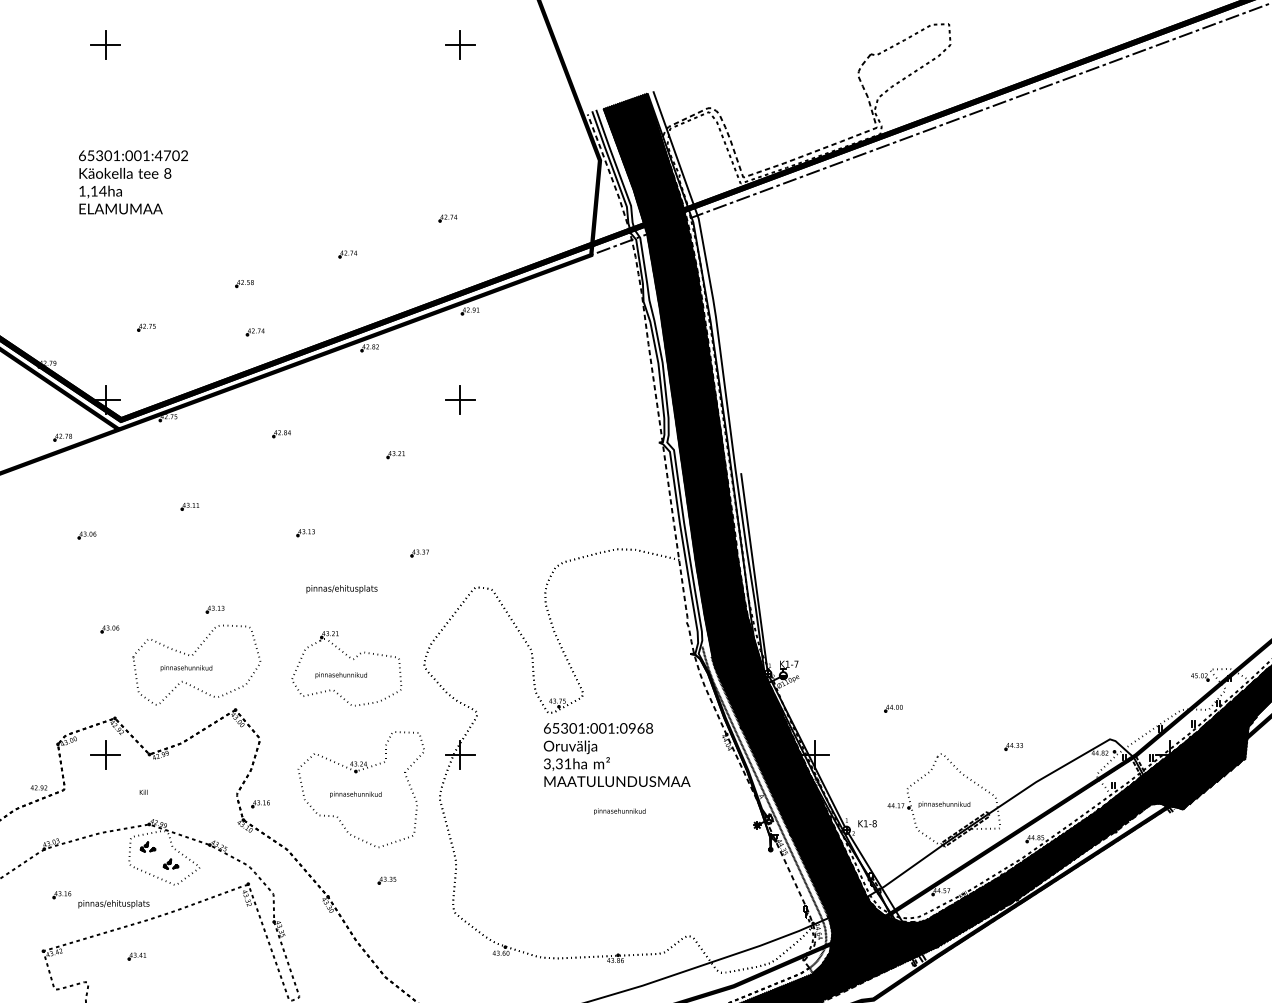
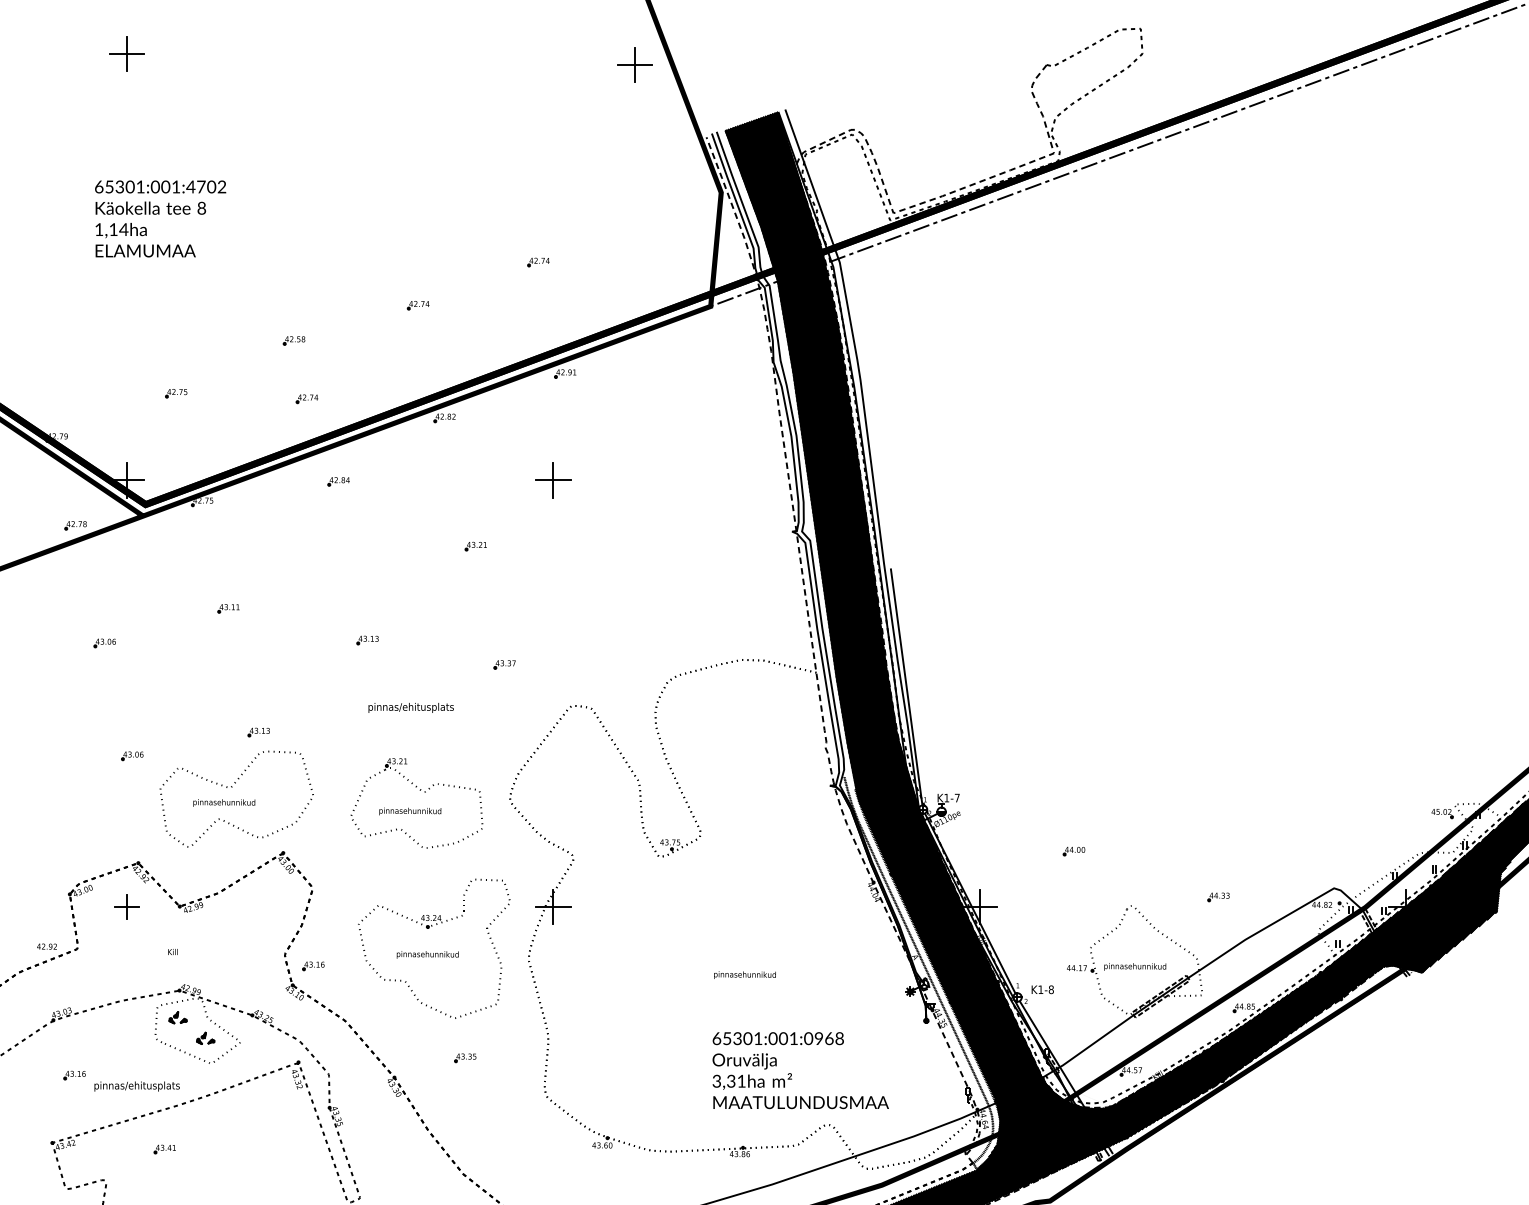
part: (460, 44) -> (635, 64), moved
part: (281, 434) -> (338, 482), moved
part: (105, 754) -> (126, 906), size x0.7
text: (616, 754) -> (799, 1070), moved

